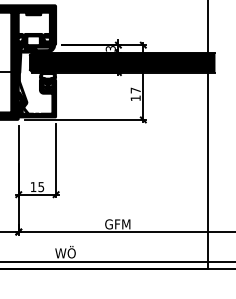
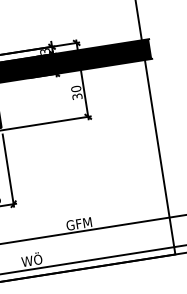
text: (135, 94) -> (76, 92), 17 -> 30

